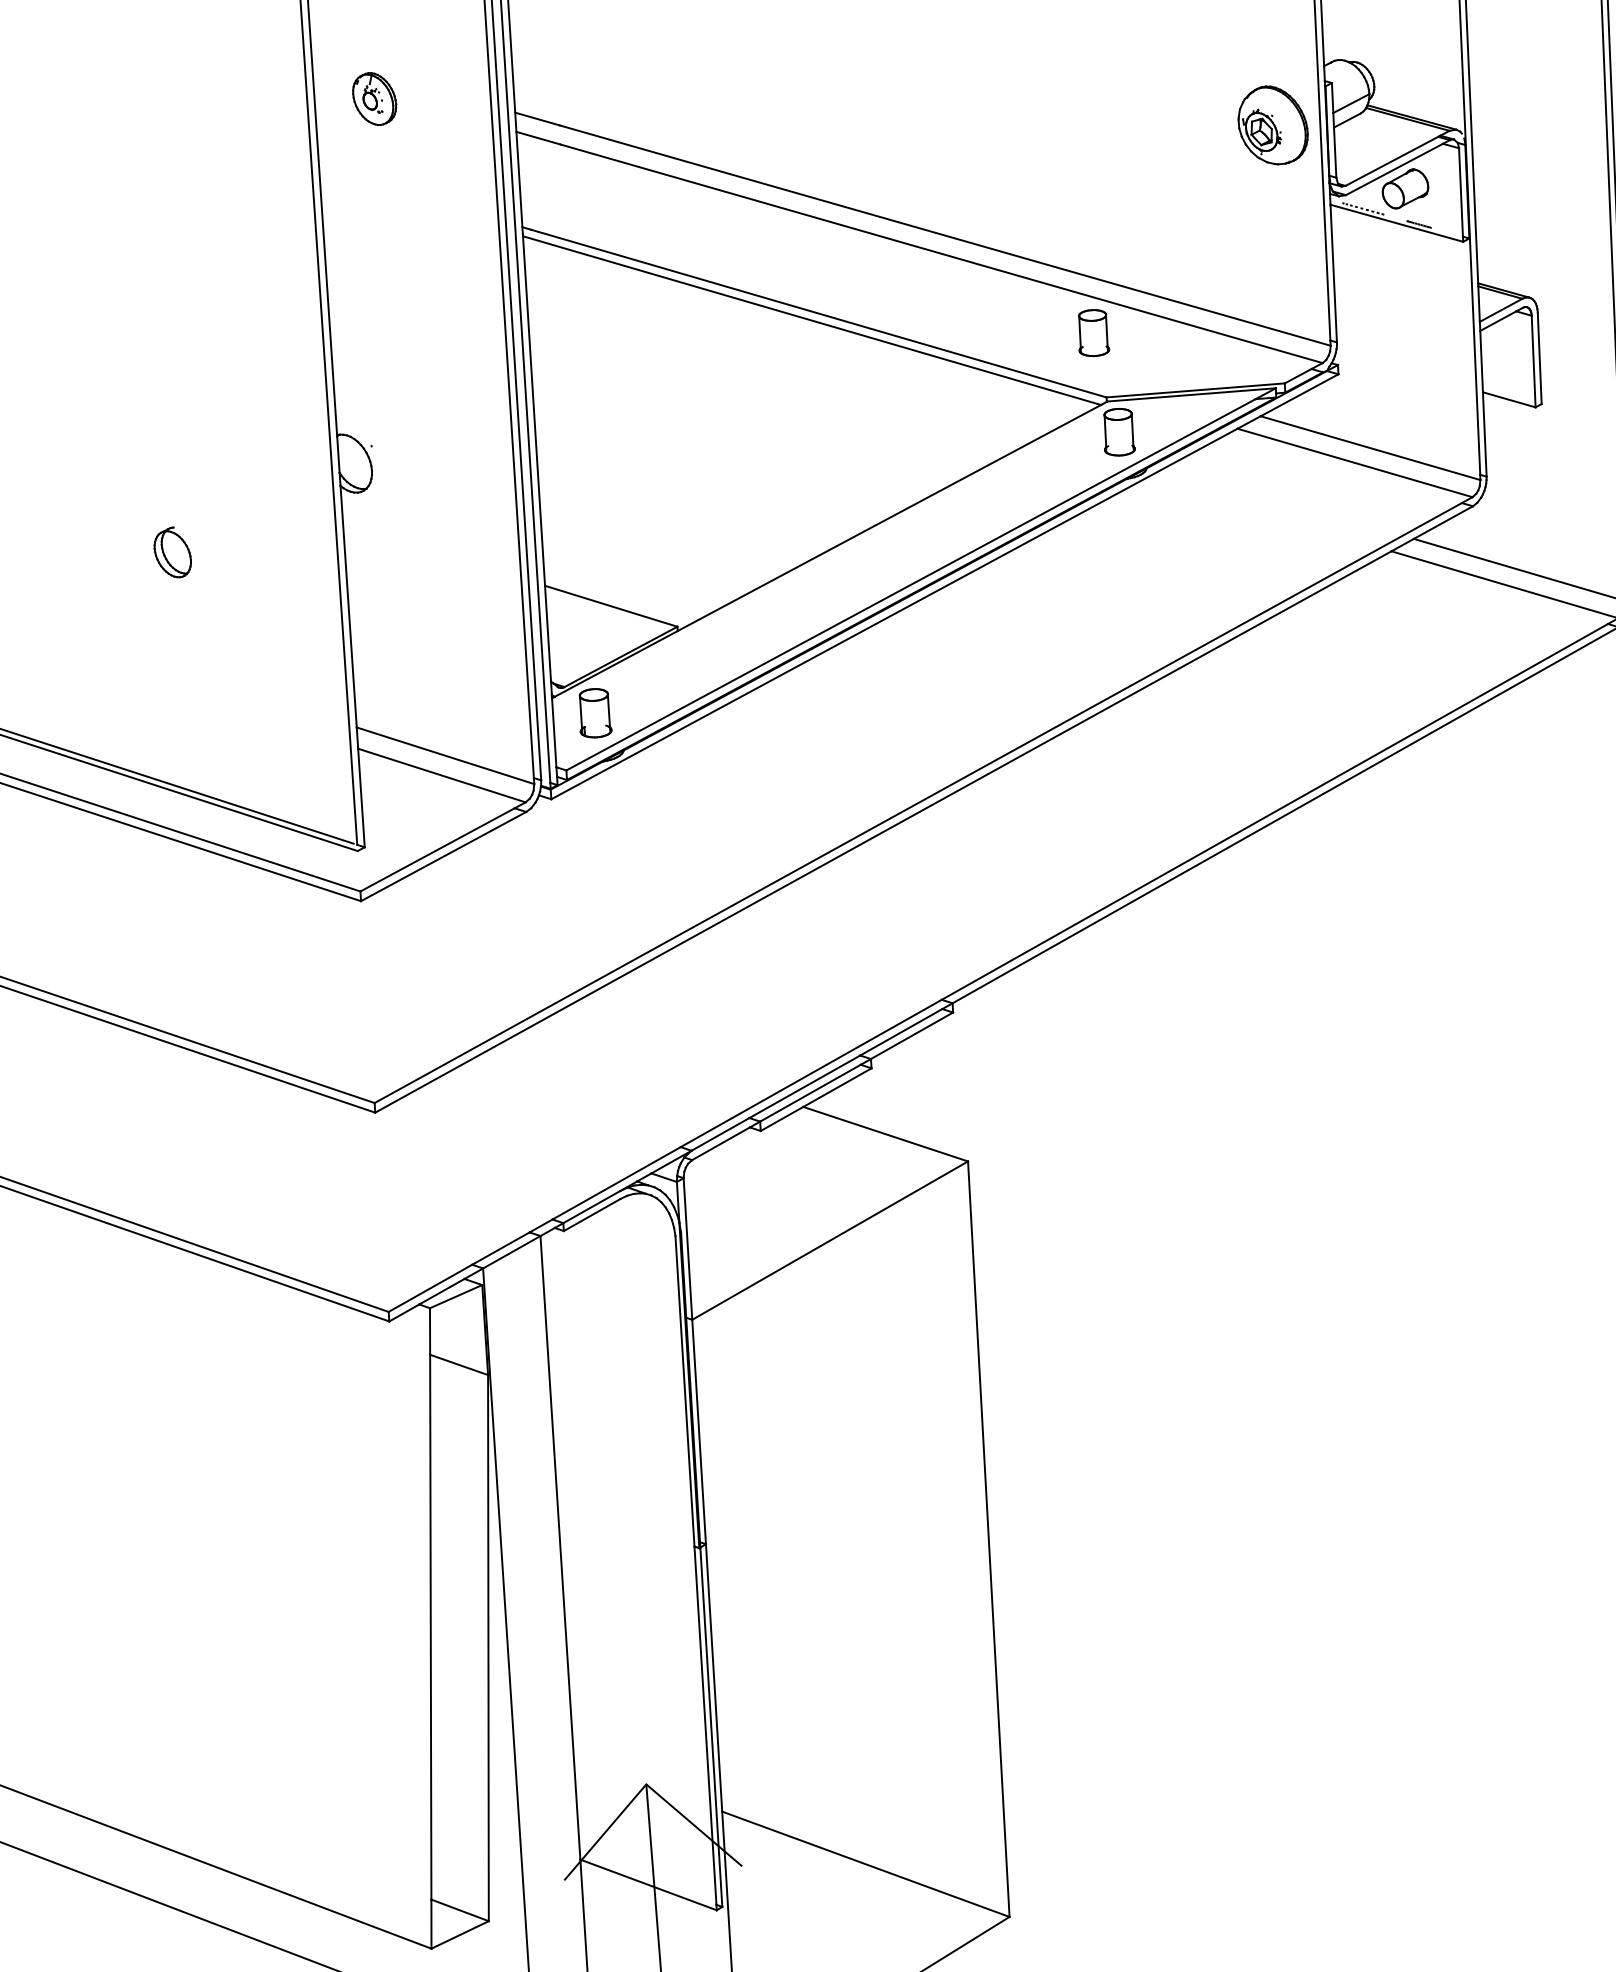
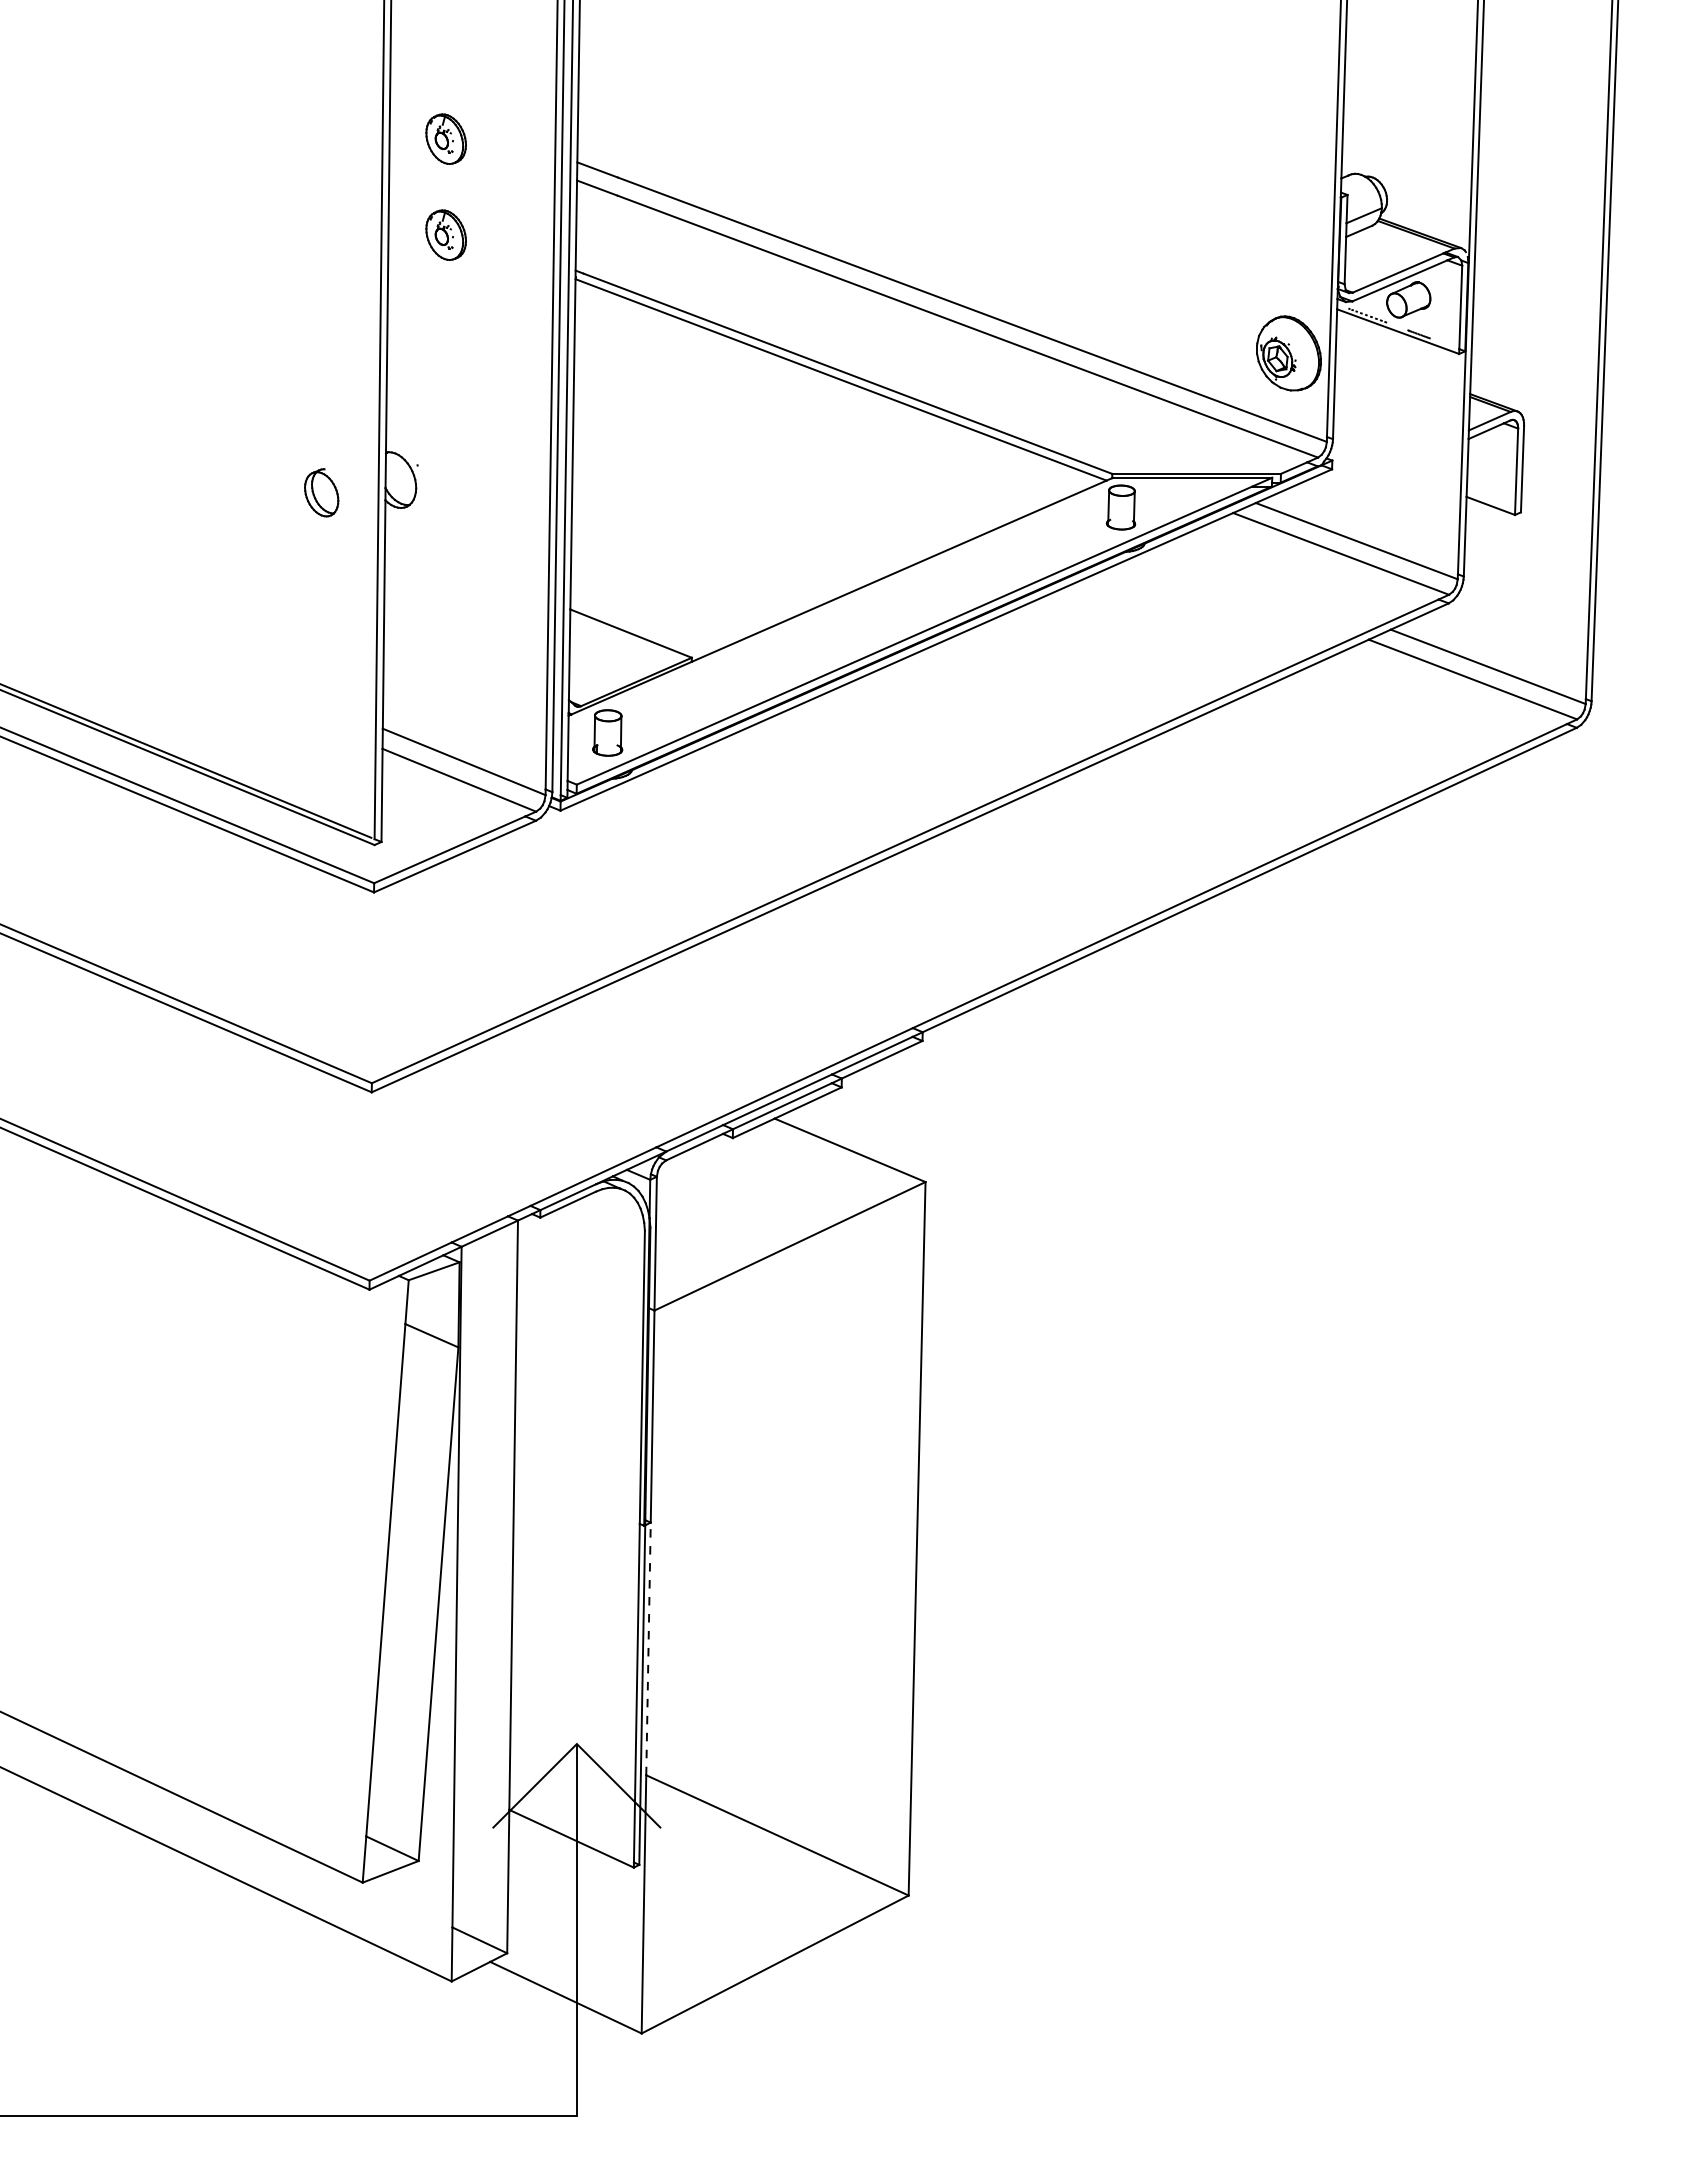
part: (1272, 125) -> (1288, 353), moved
part: (381, 199) -> (445, 234), added
part: (1093, 332) -> (1104, 411), removed
part: (172, 552) -> (321, 492), moved
line: (714, 1677) -> (648, 1648), solid -> dashed

